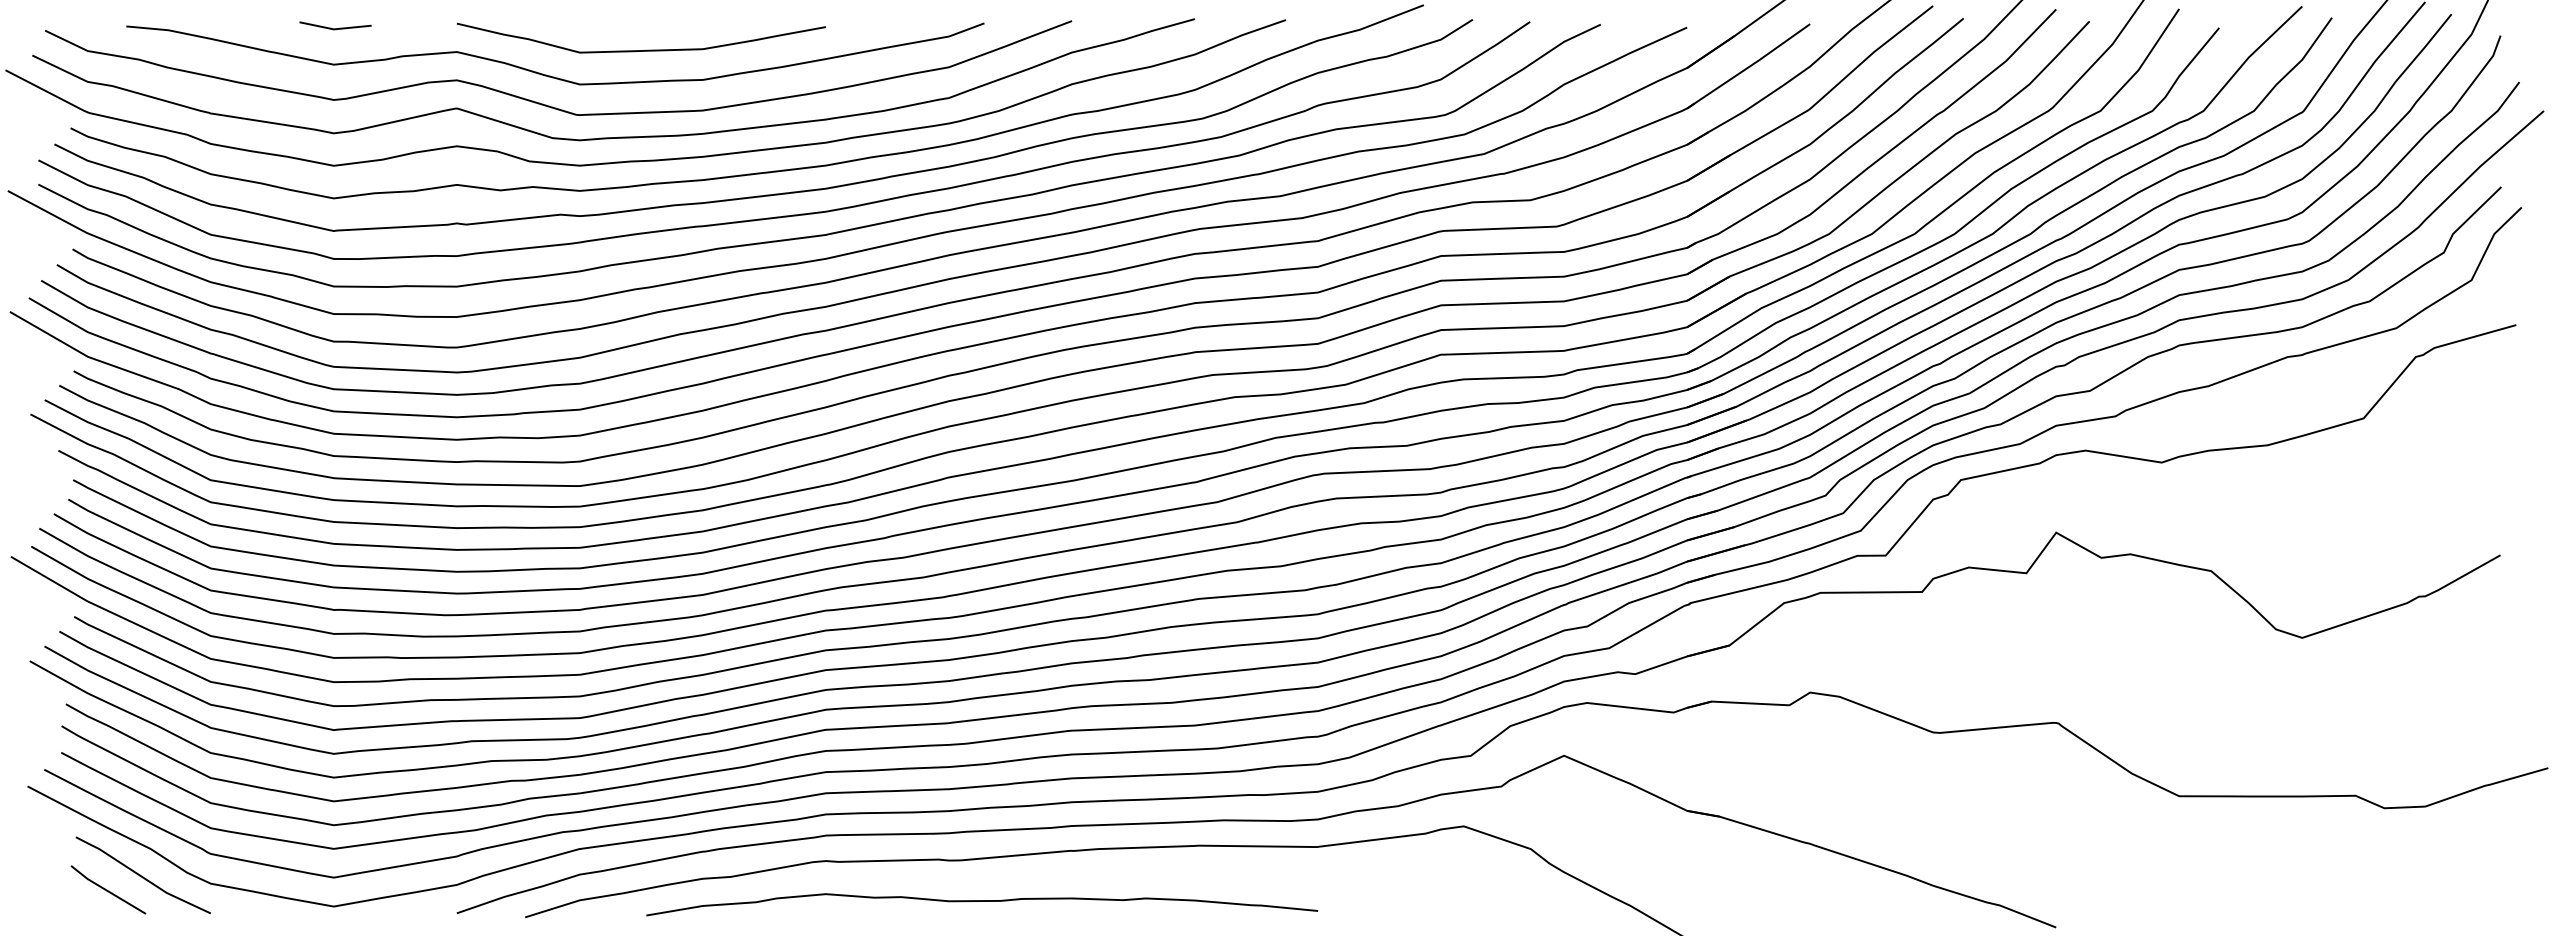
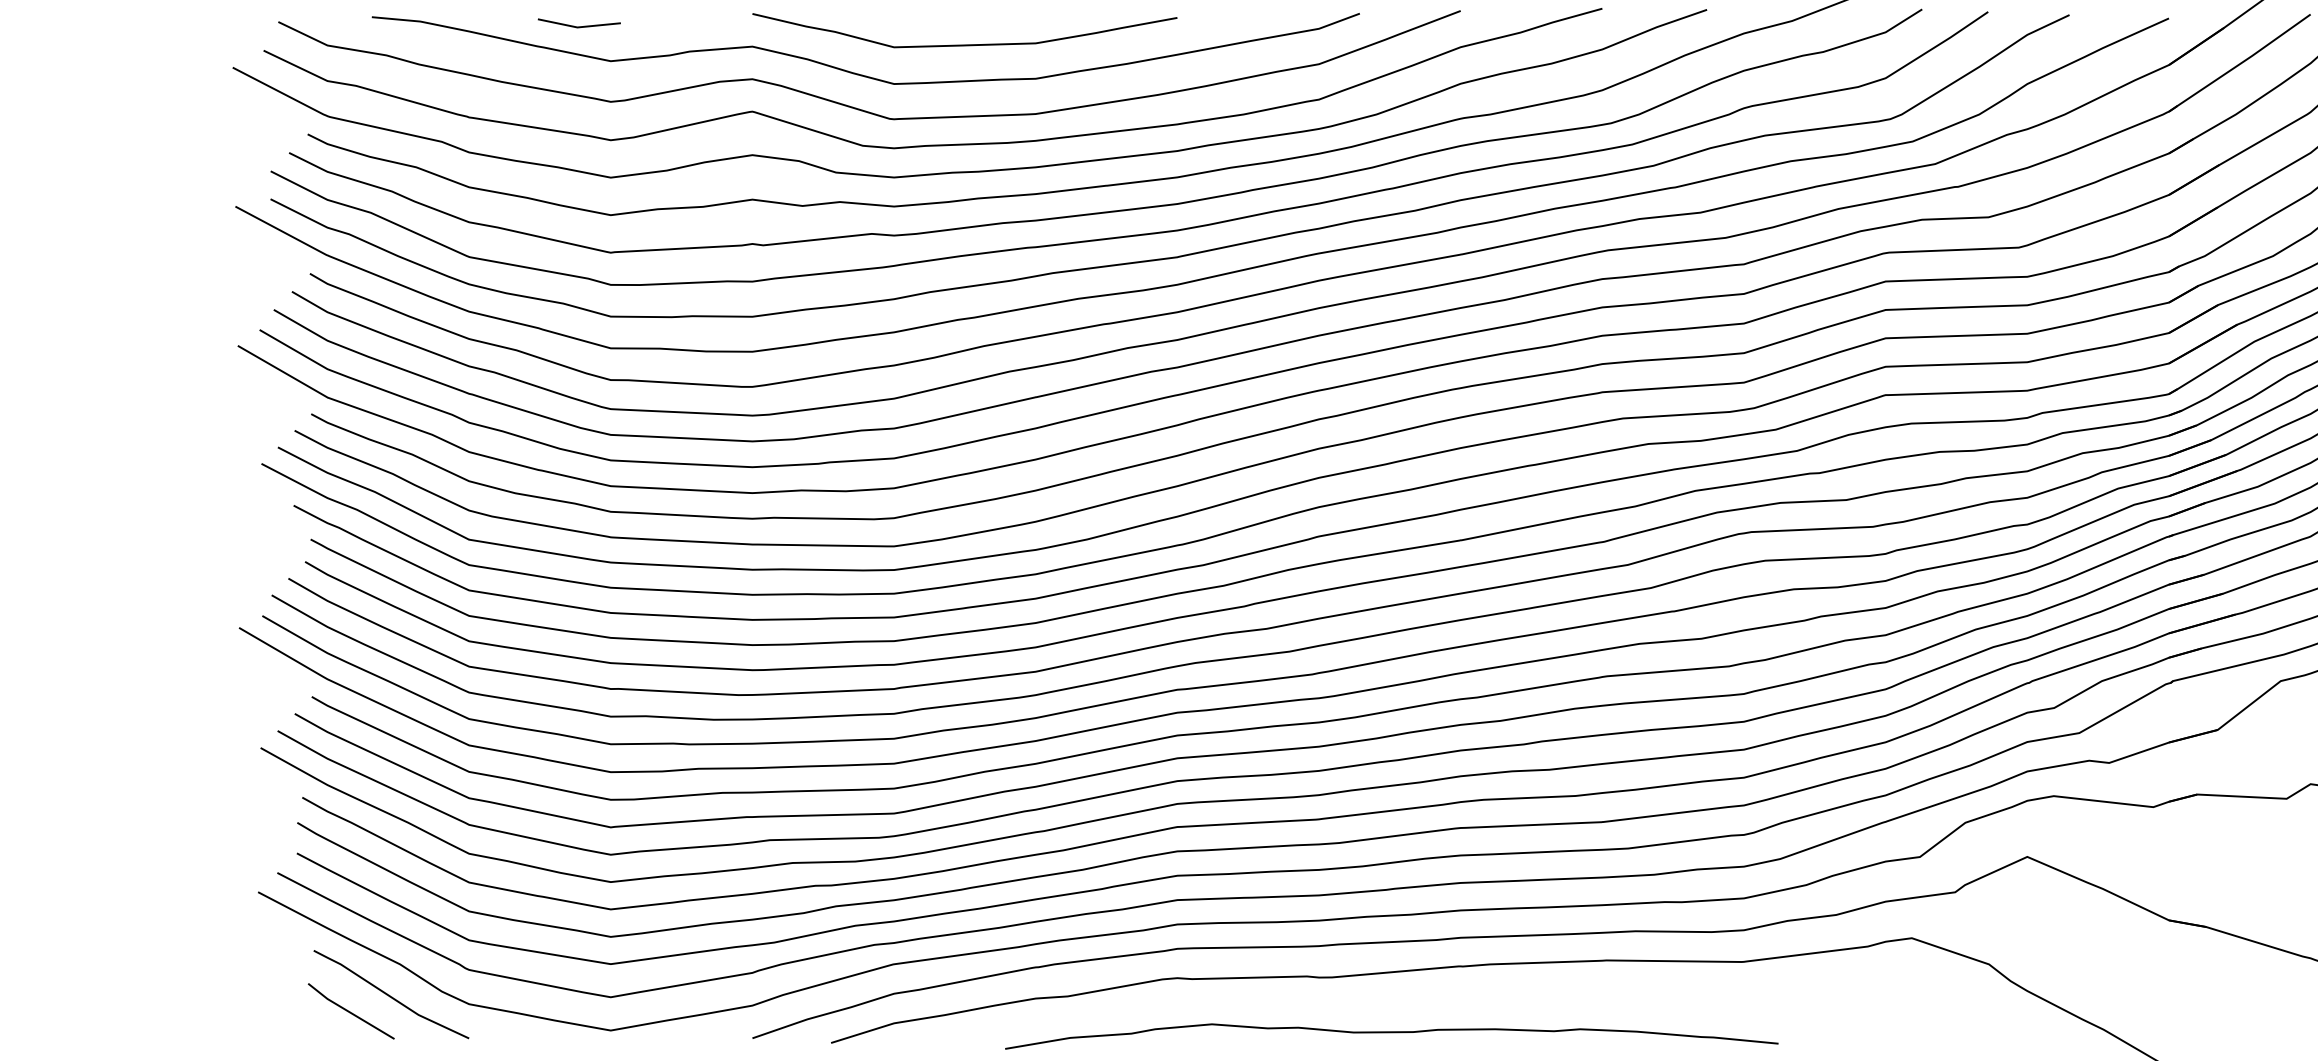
line: (335, 28) -> (579, 26), moved
curve: (982, 901) -> (1392, 1032), moved

